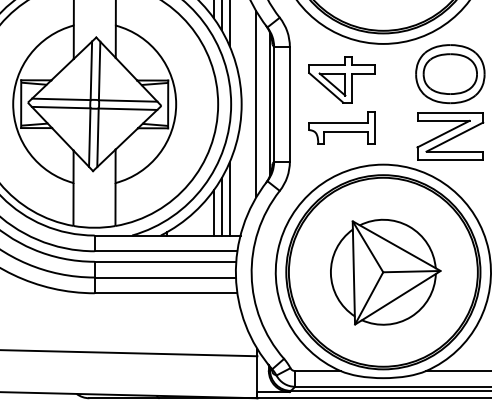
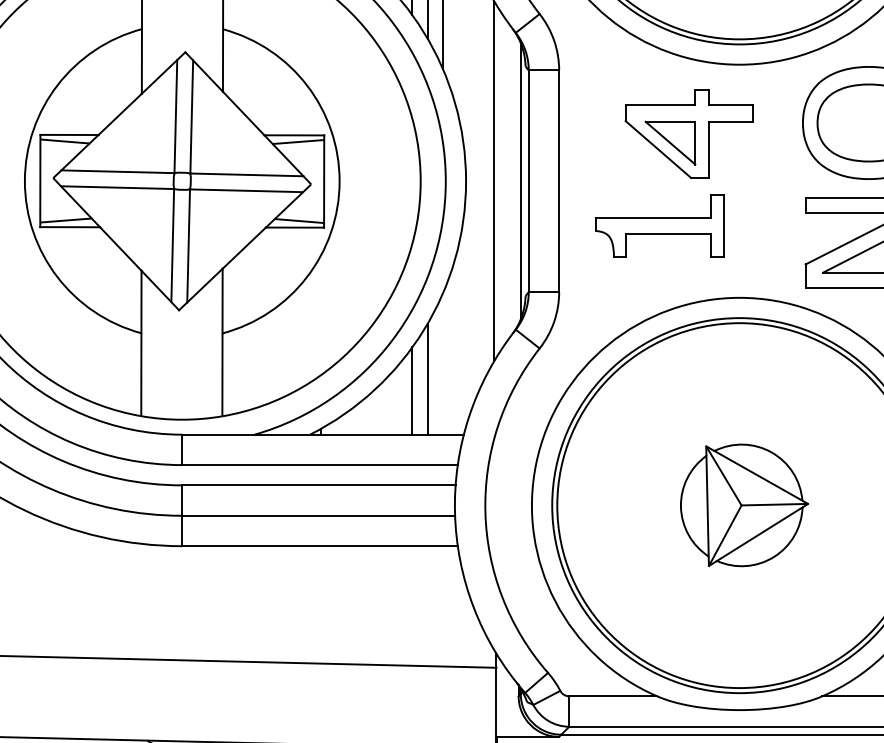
part: (341, 79) -> (687, 133), moved
line: (229, 198) -> (442, 363), removed
part: (385, 271) -> (743, 504), size x0.6

